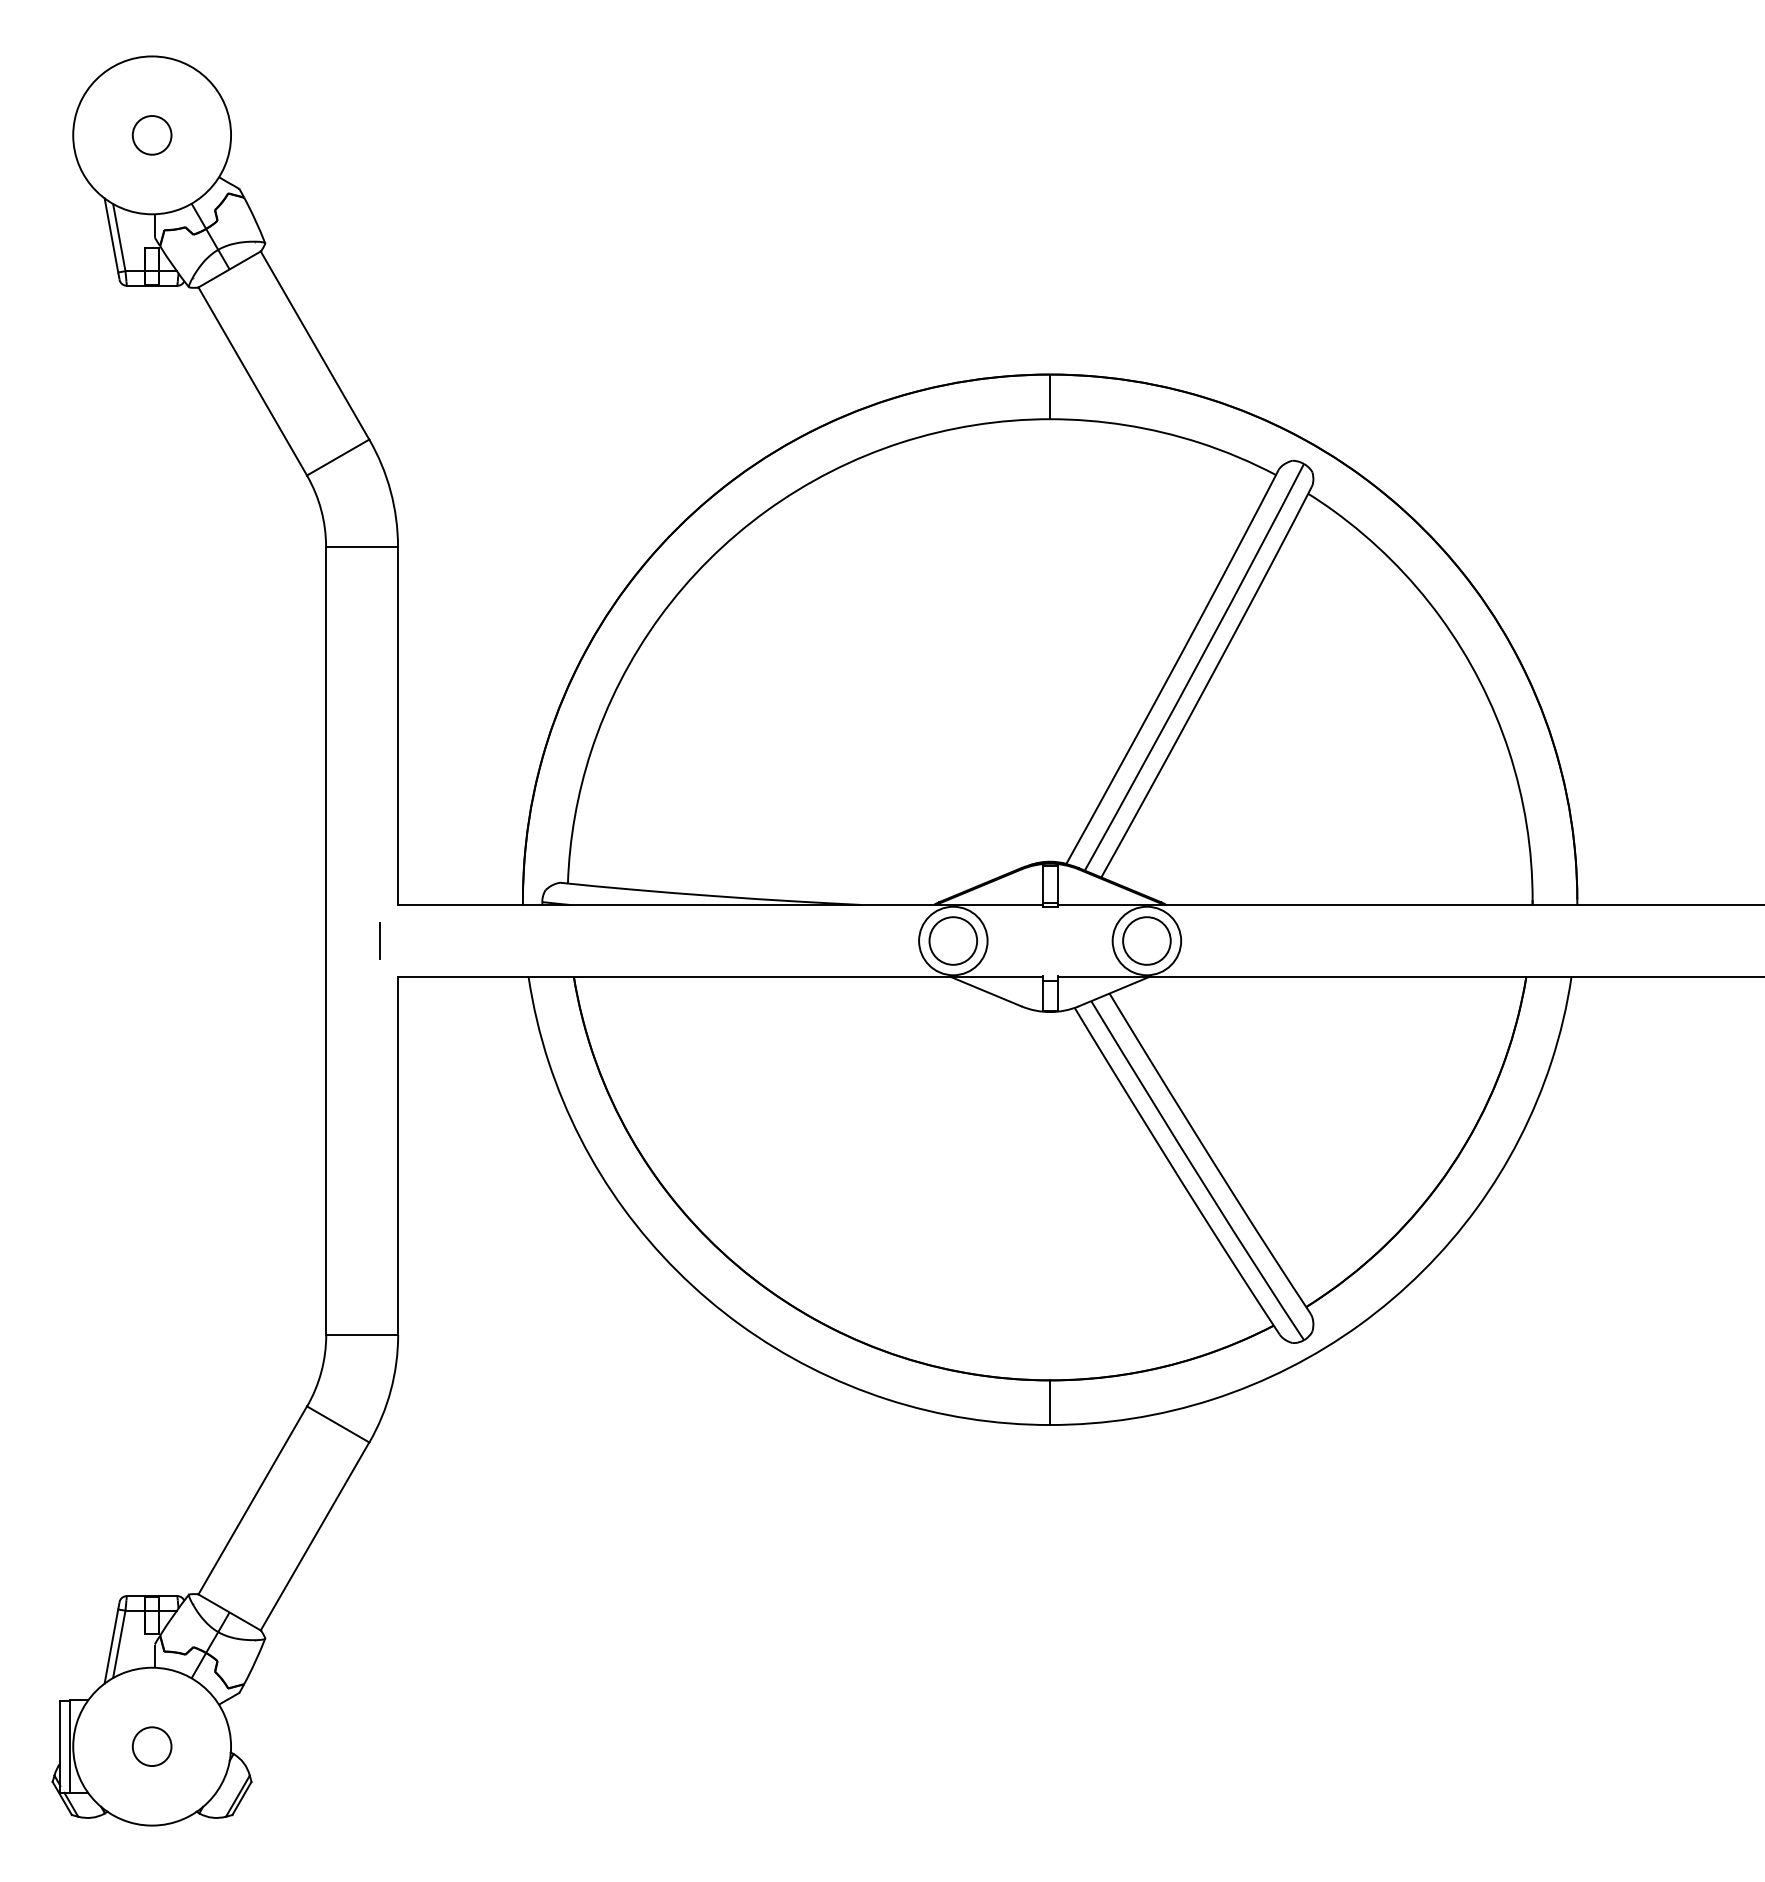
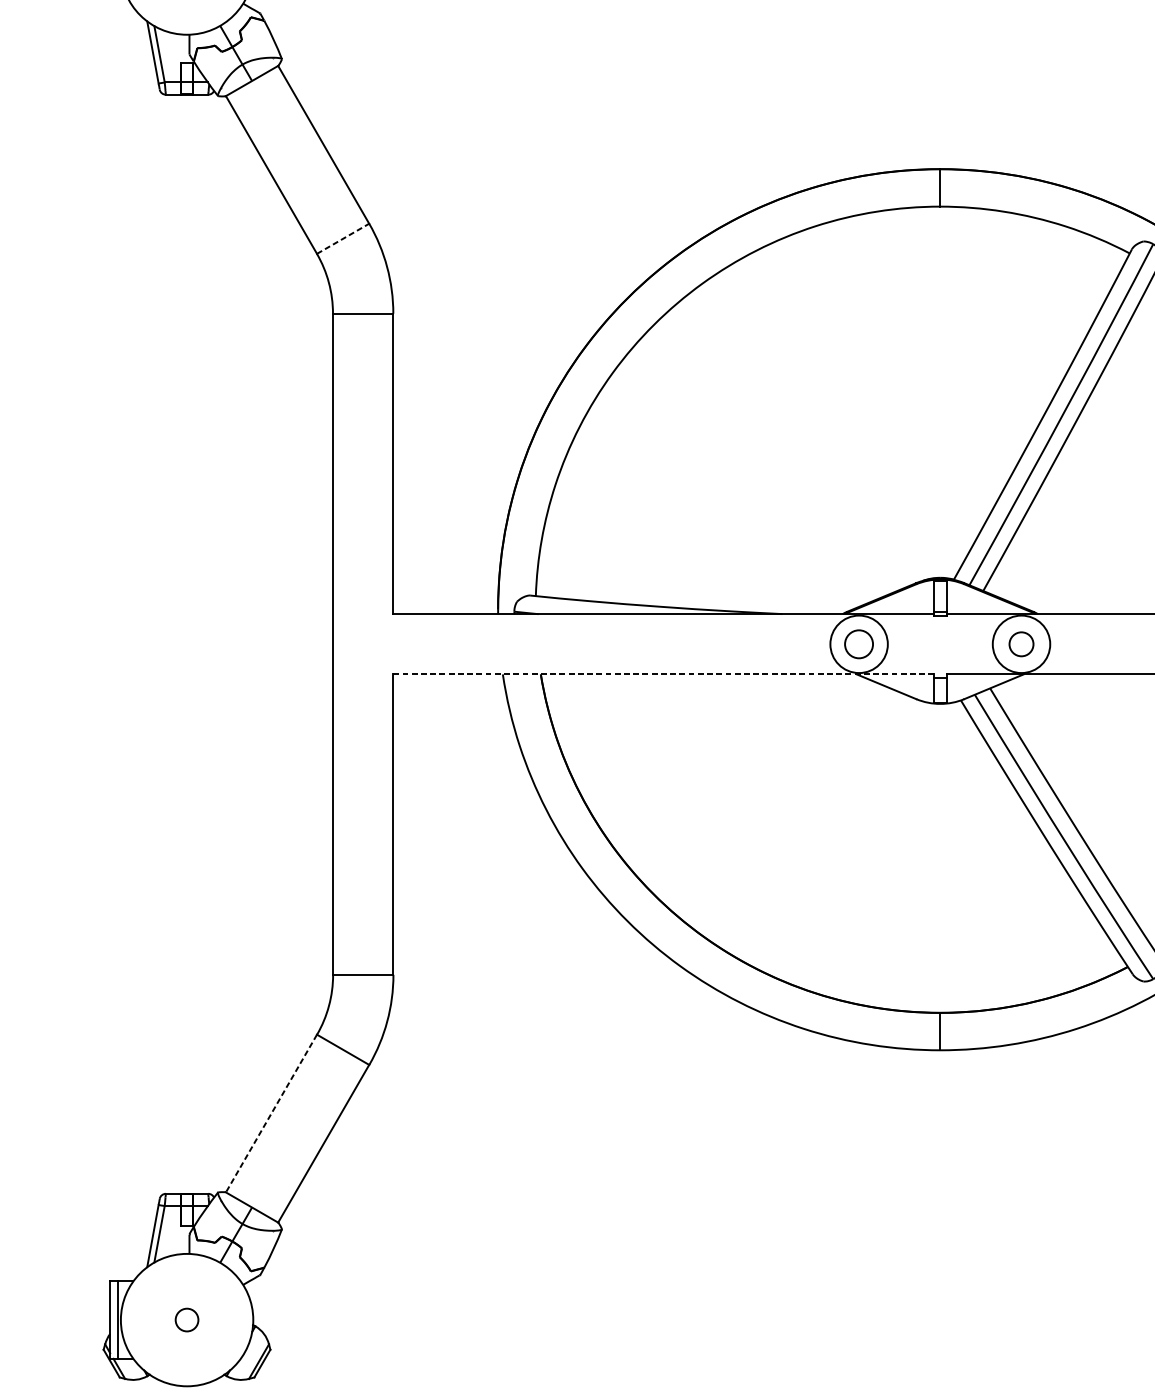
line: (338, 457) -> (343, 238), solid -> dashed
line: (380, 940) -> (378, 643), removed
circle: (952, 940) -> (858, 643), size x0.7
circle: (1146, 940) -> (1021, 643), size x0.6
line: (720, 976) -> (663, 674), solid -> dashed
line: (252, 1500) -> (271, 1113), solid -> dashed
circle: (151, 1746) -> (186, 1319), size x0.7

